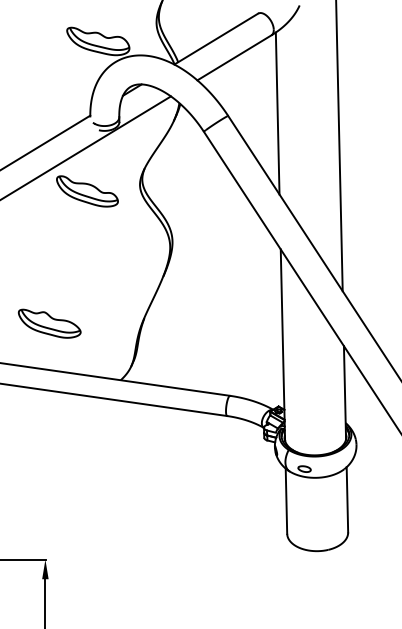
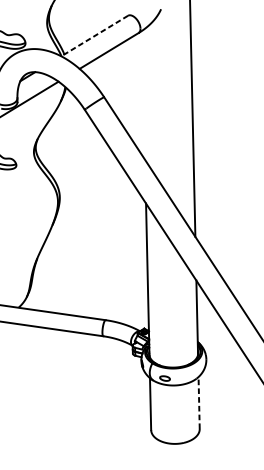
line: (215, 39) -> (94, 36), solid -> dashed
line: (277, 113) -> (143, 95), removed
line: (347, 499) -> (199, 402), solid -> dashed

